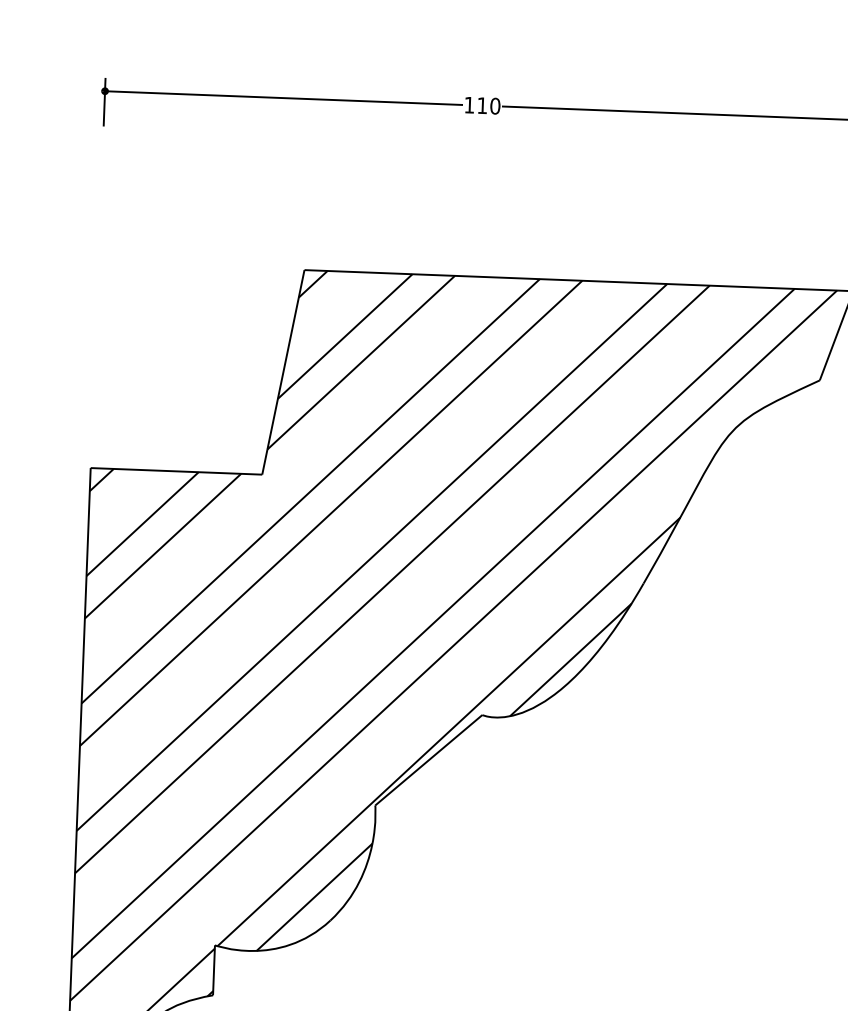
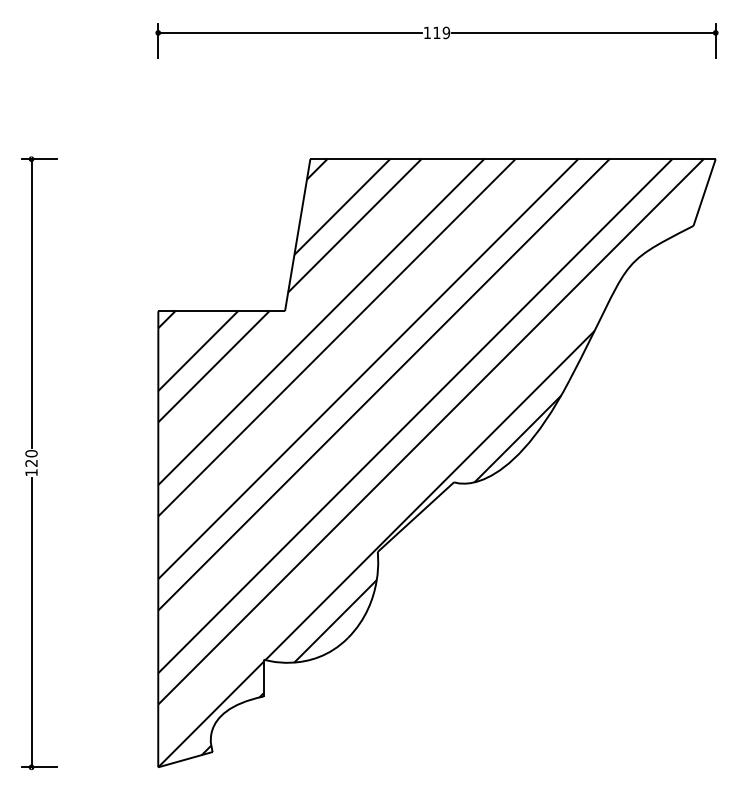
text: (495, 106) -> (446, 33), 110 -> 119

